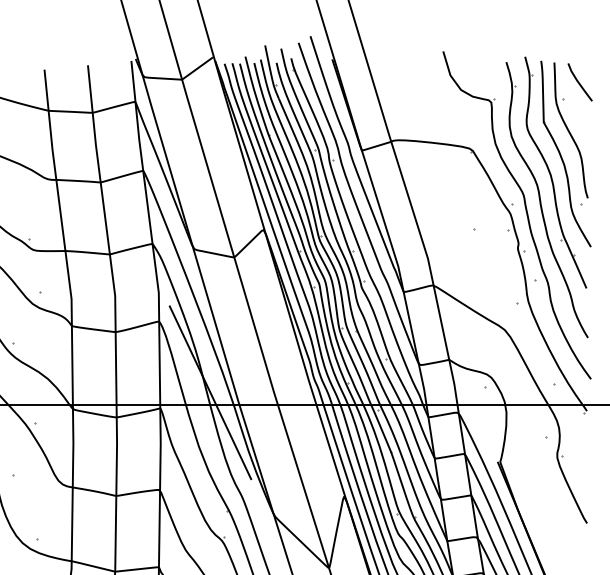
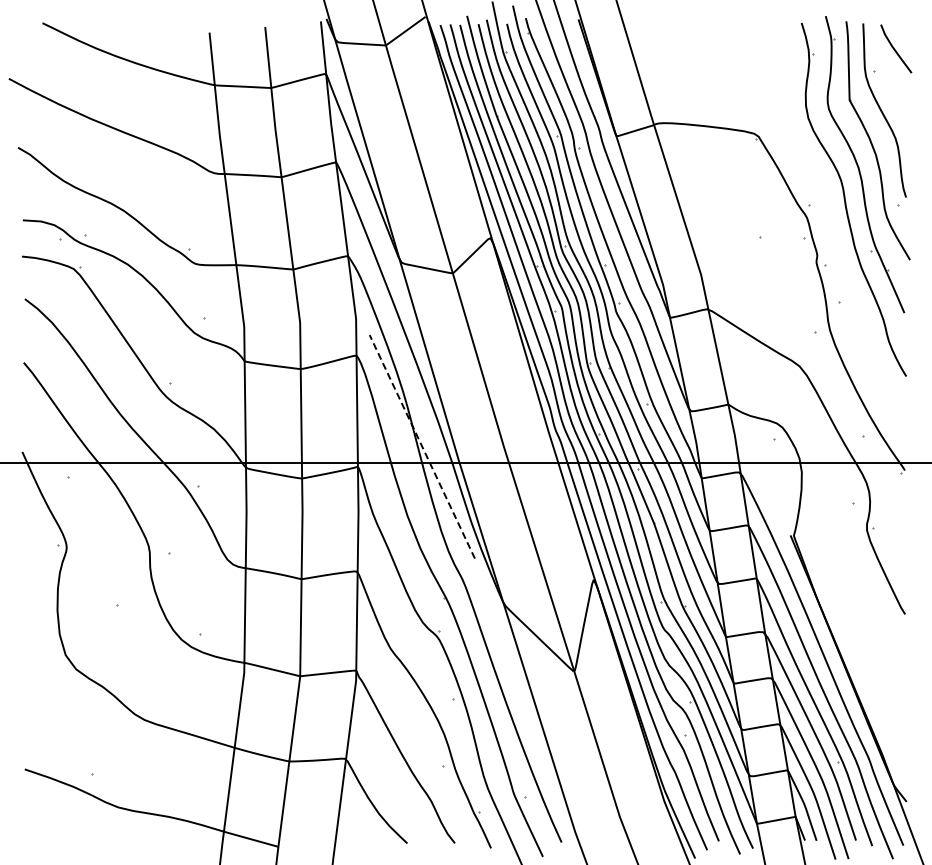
part: (526, 214) -> (827, 218), removed
line: (210, 392) -> (422, 446), solid -> dashed

